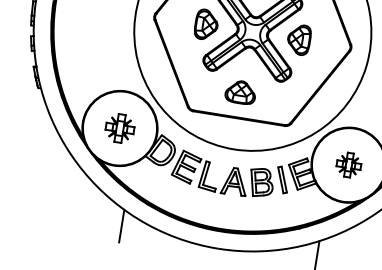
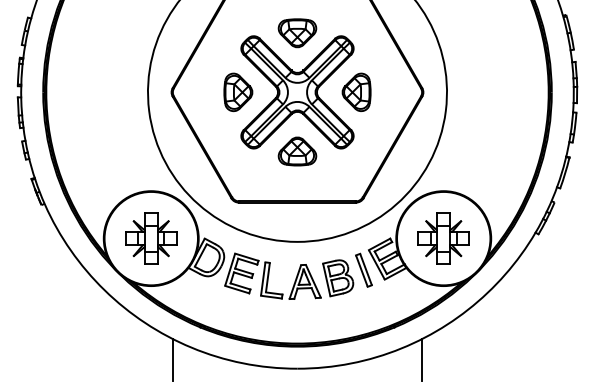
part: (240, 92) -> (297, 151), moved
part: (120, 128) -> (151, 238), size x1.43
part: (348, 165) -> (443, 238), size x1.67

